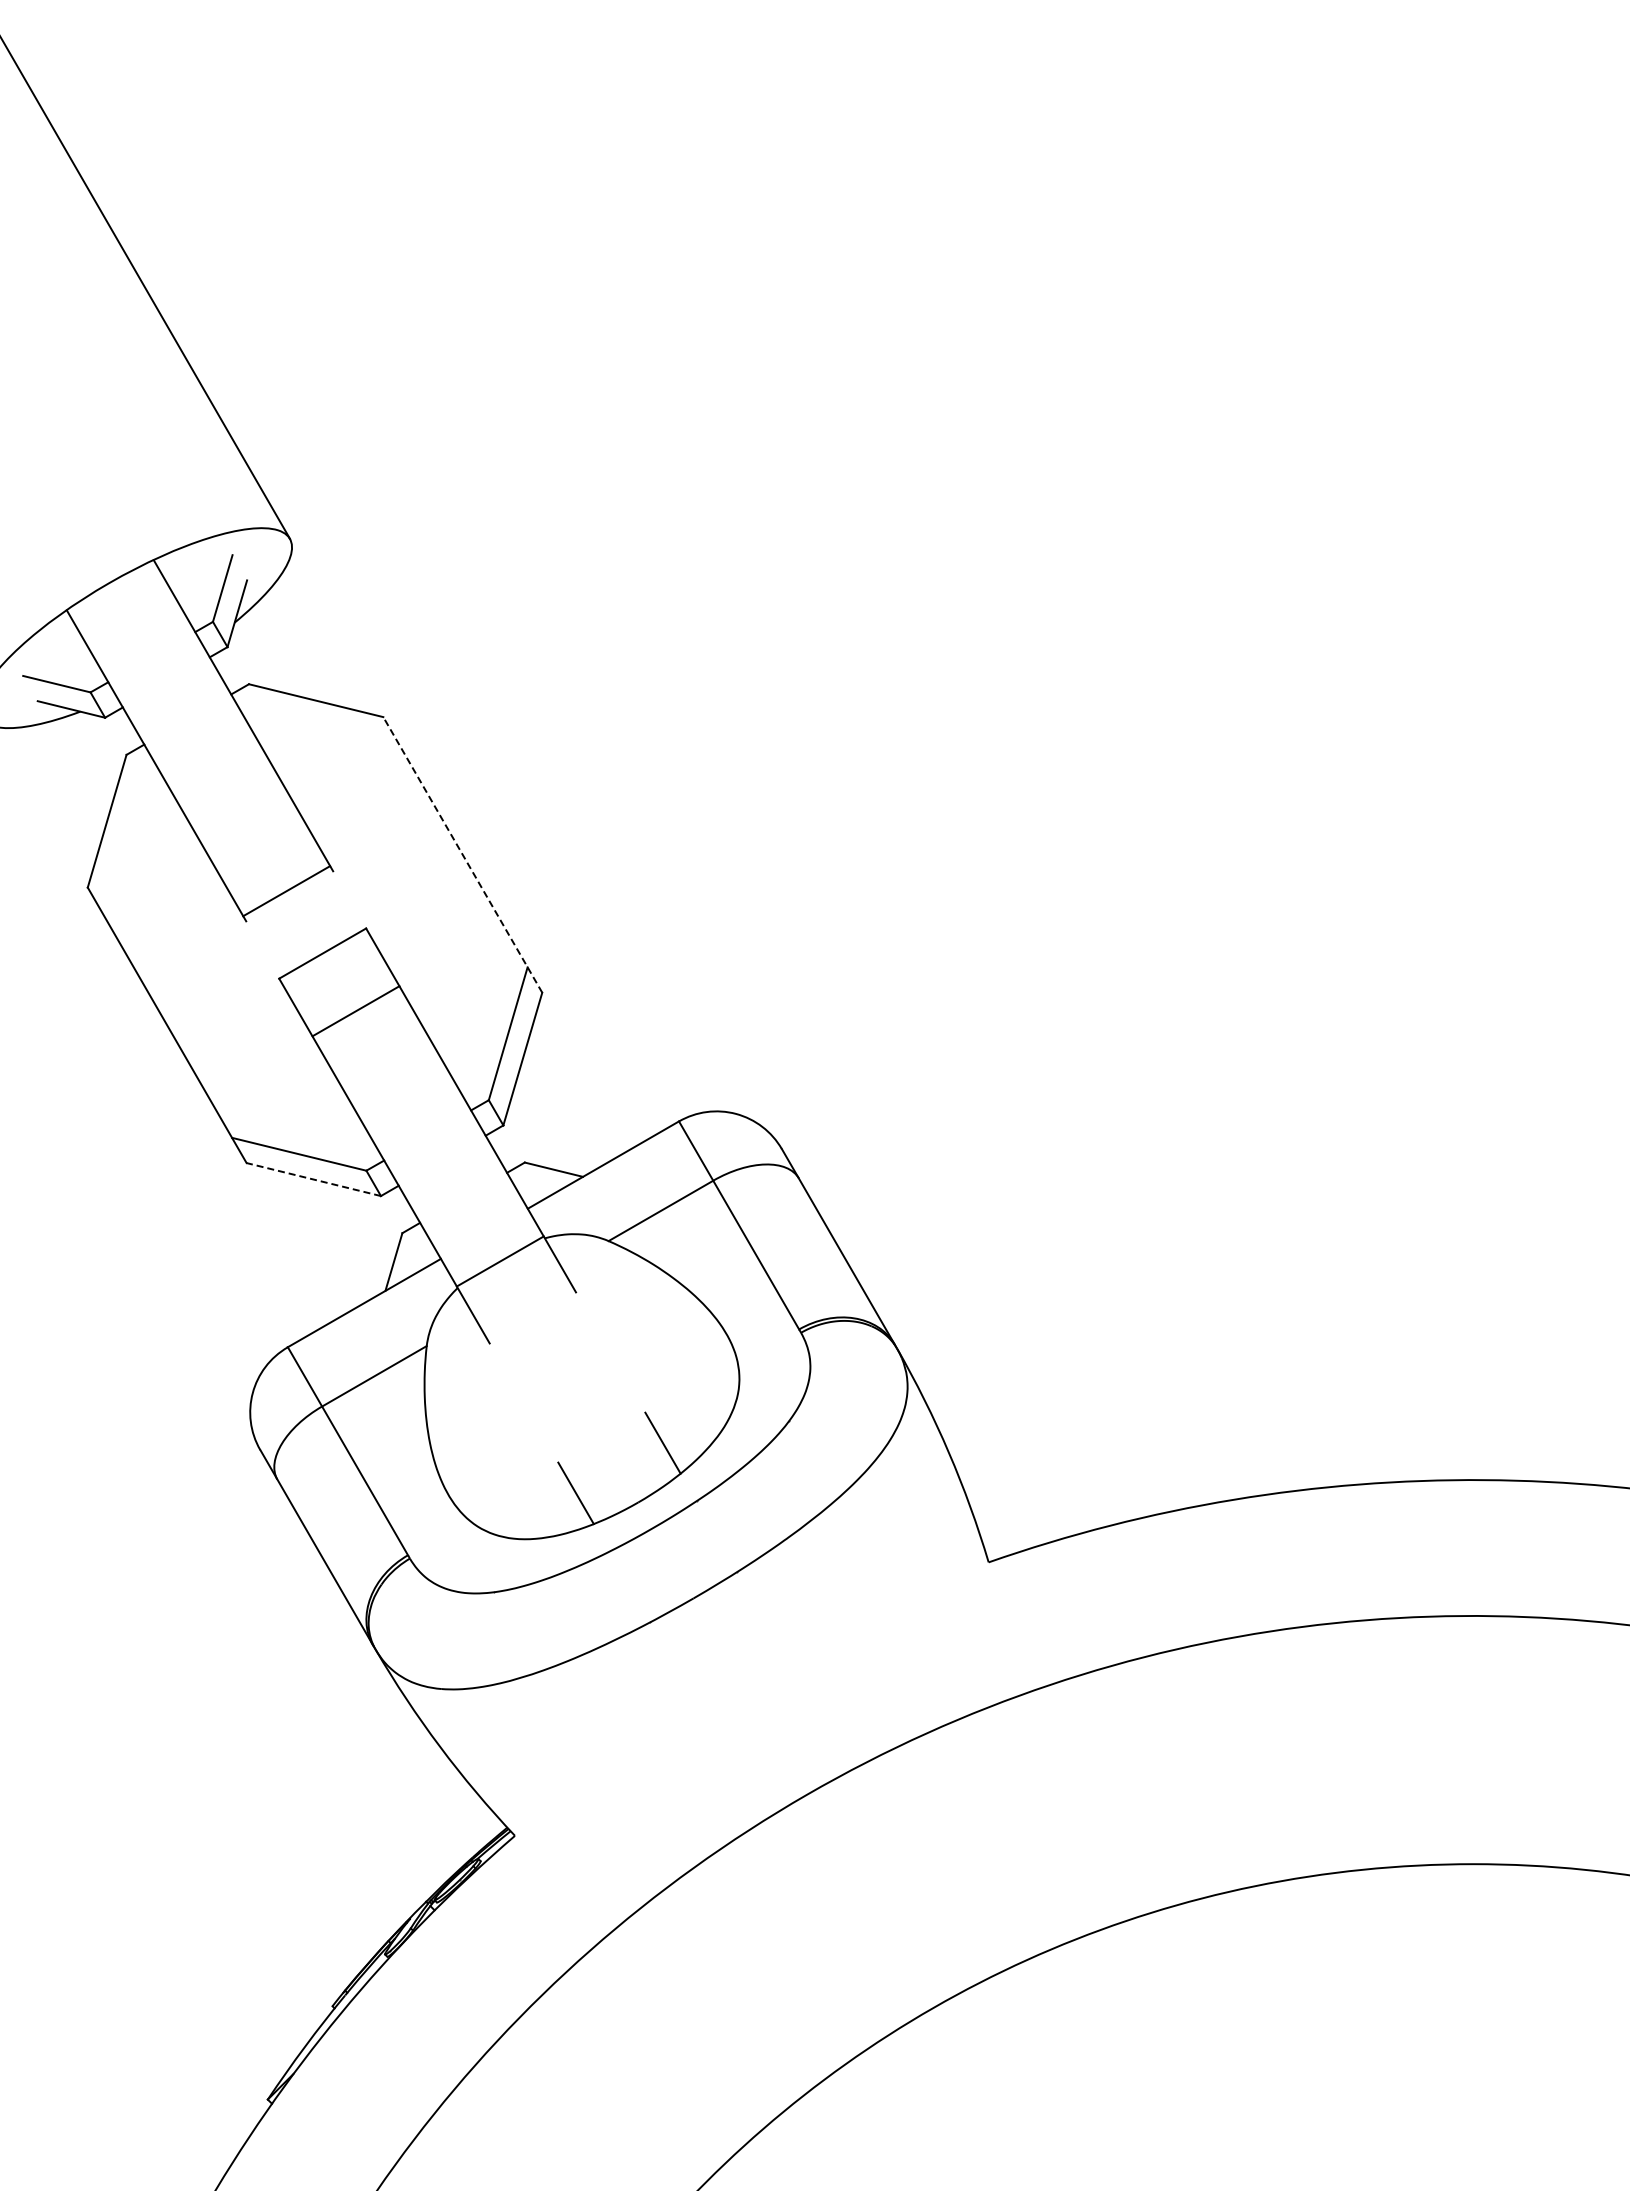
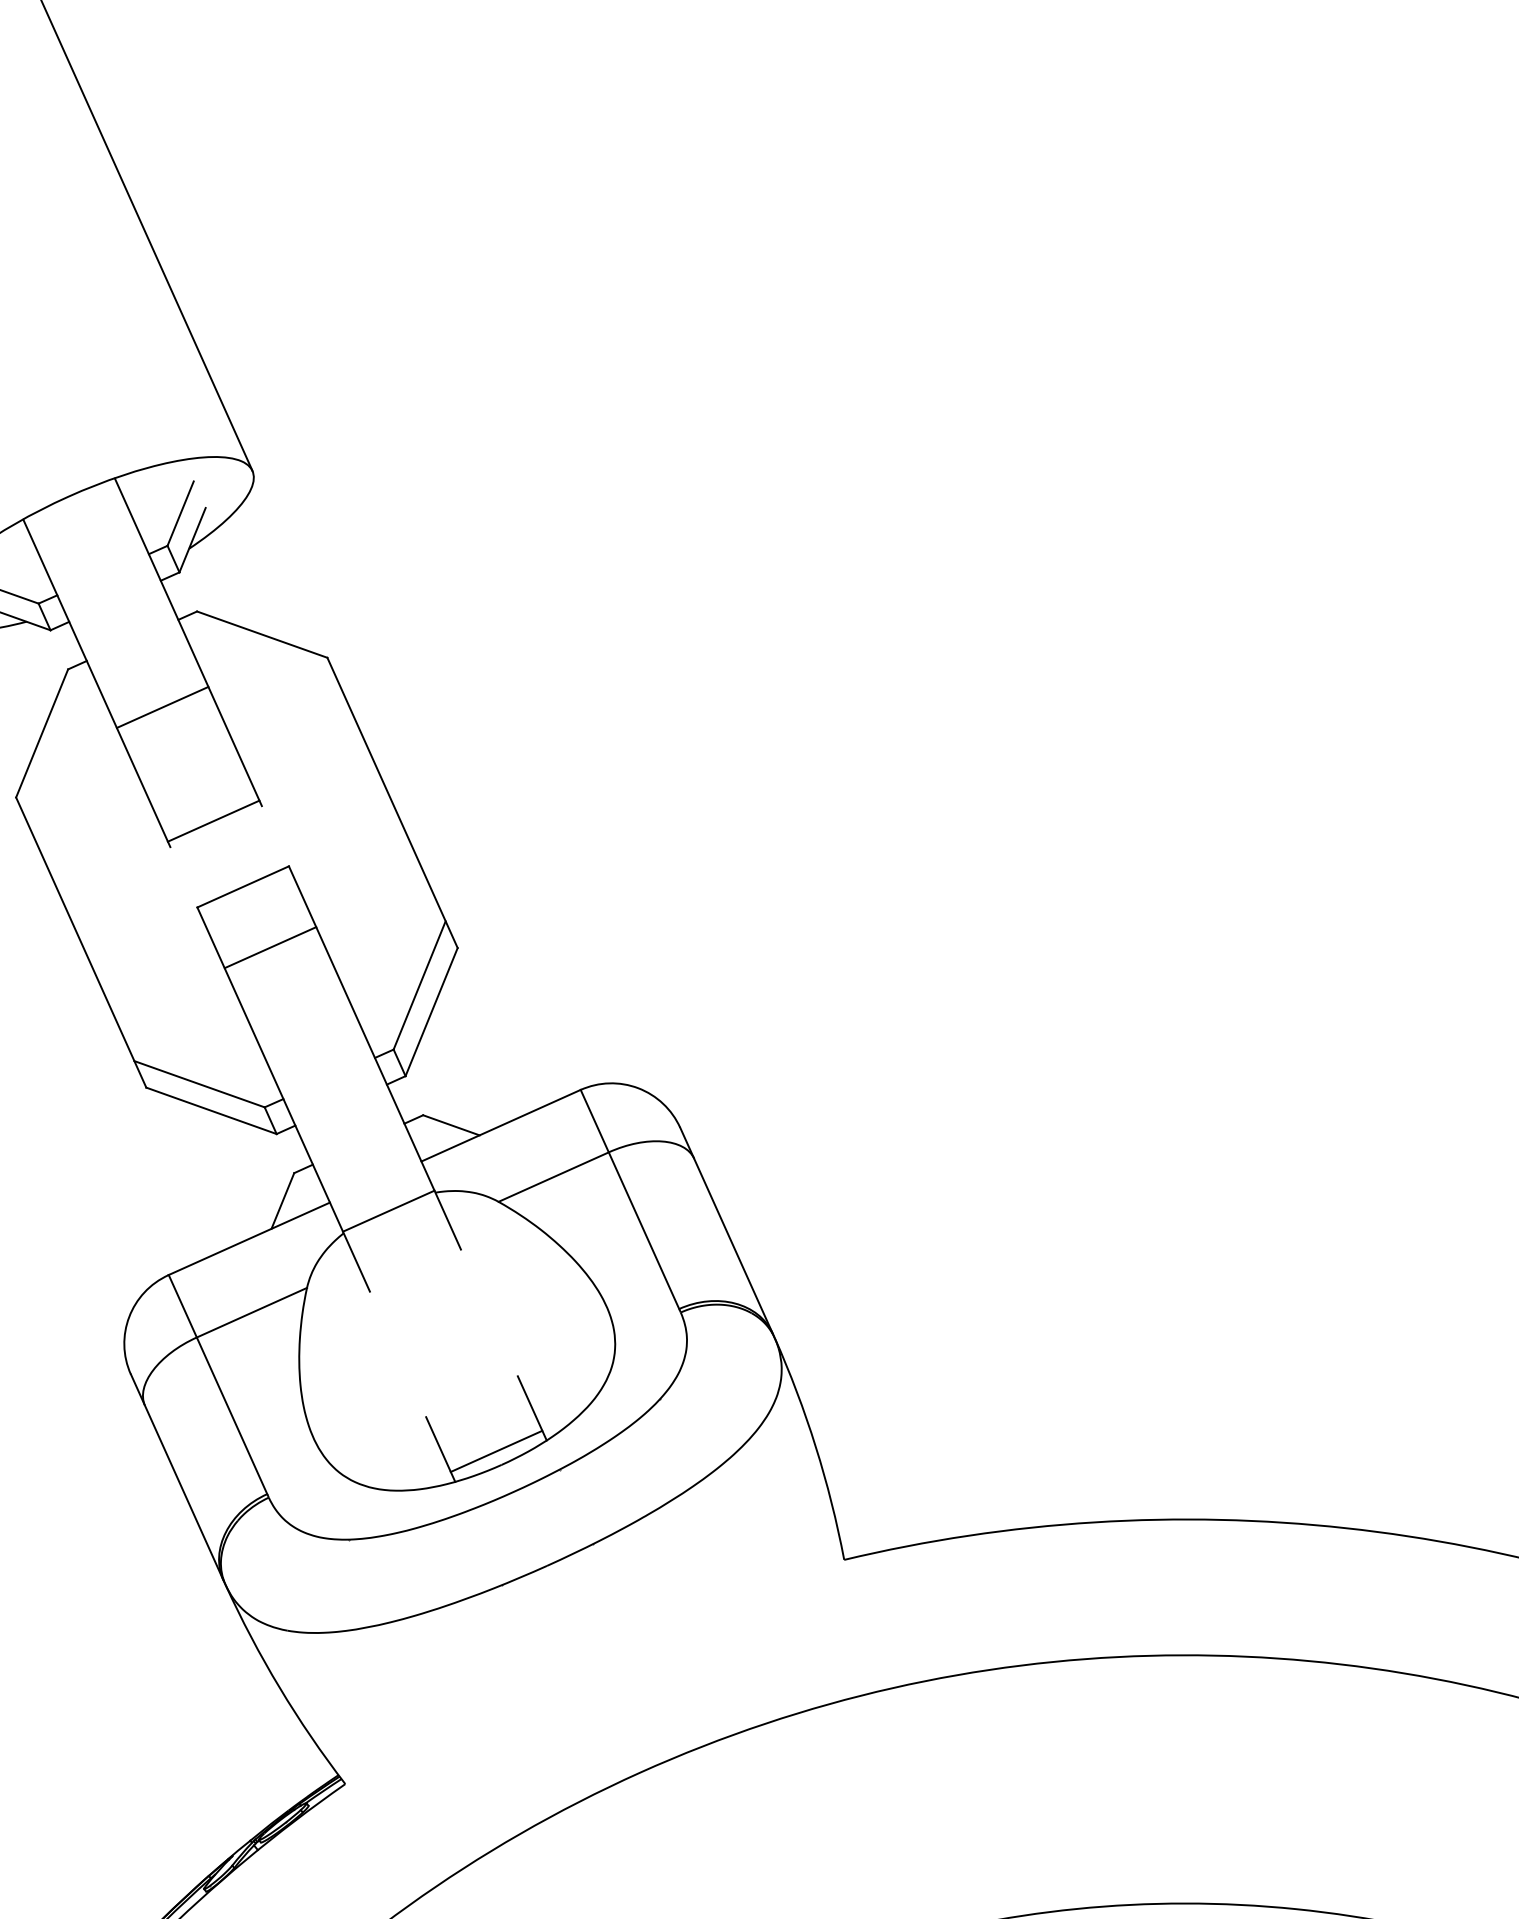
line: (224, 783) -> (162, 707), added
line: (462, 854) -> (392, 802), dashed -> solid
line: (313, 1179) -> (211, 1110), dashed -> solid
line: (631, 1489) -> (496, 1451), added

